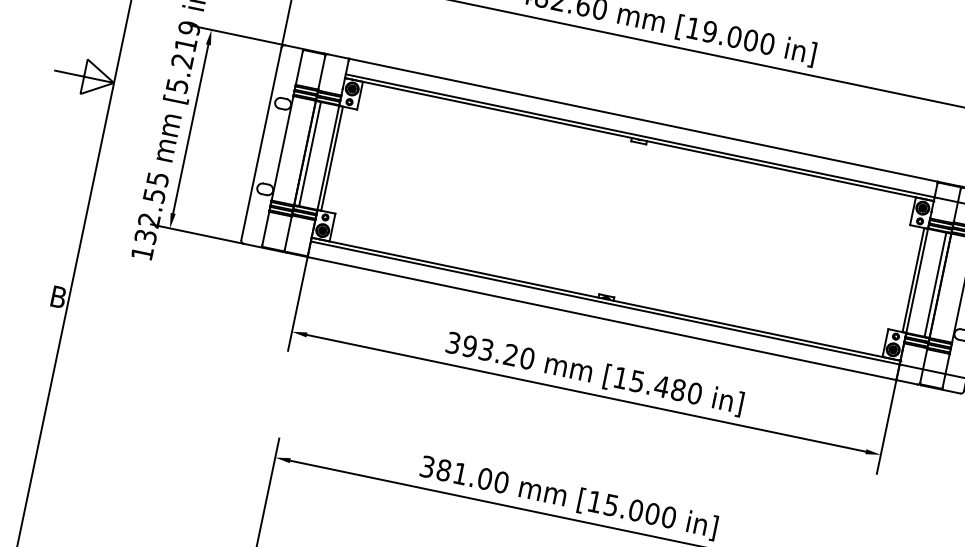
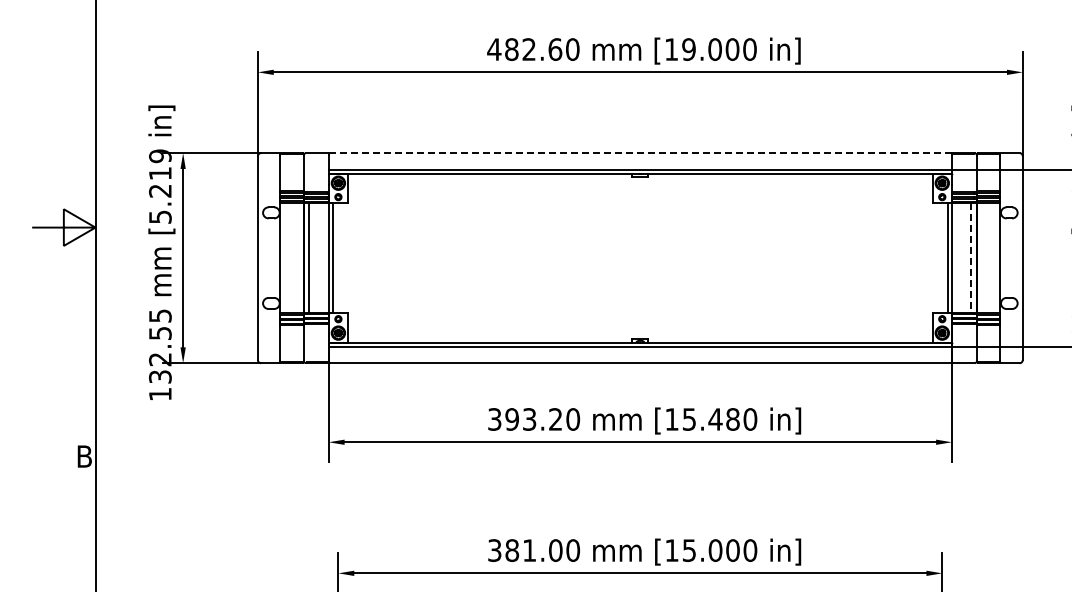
line: (643, 120) -> (640, 153), solid -> dashed
line: (935, 285) -> (971, 258), solid -> dashed

